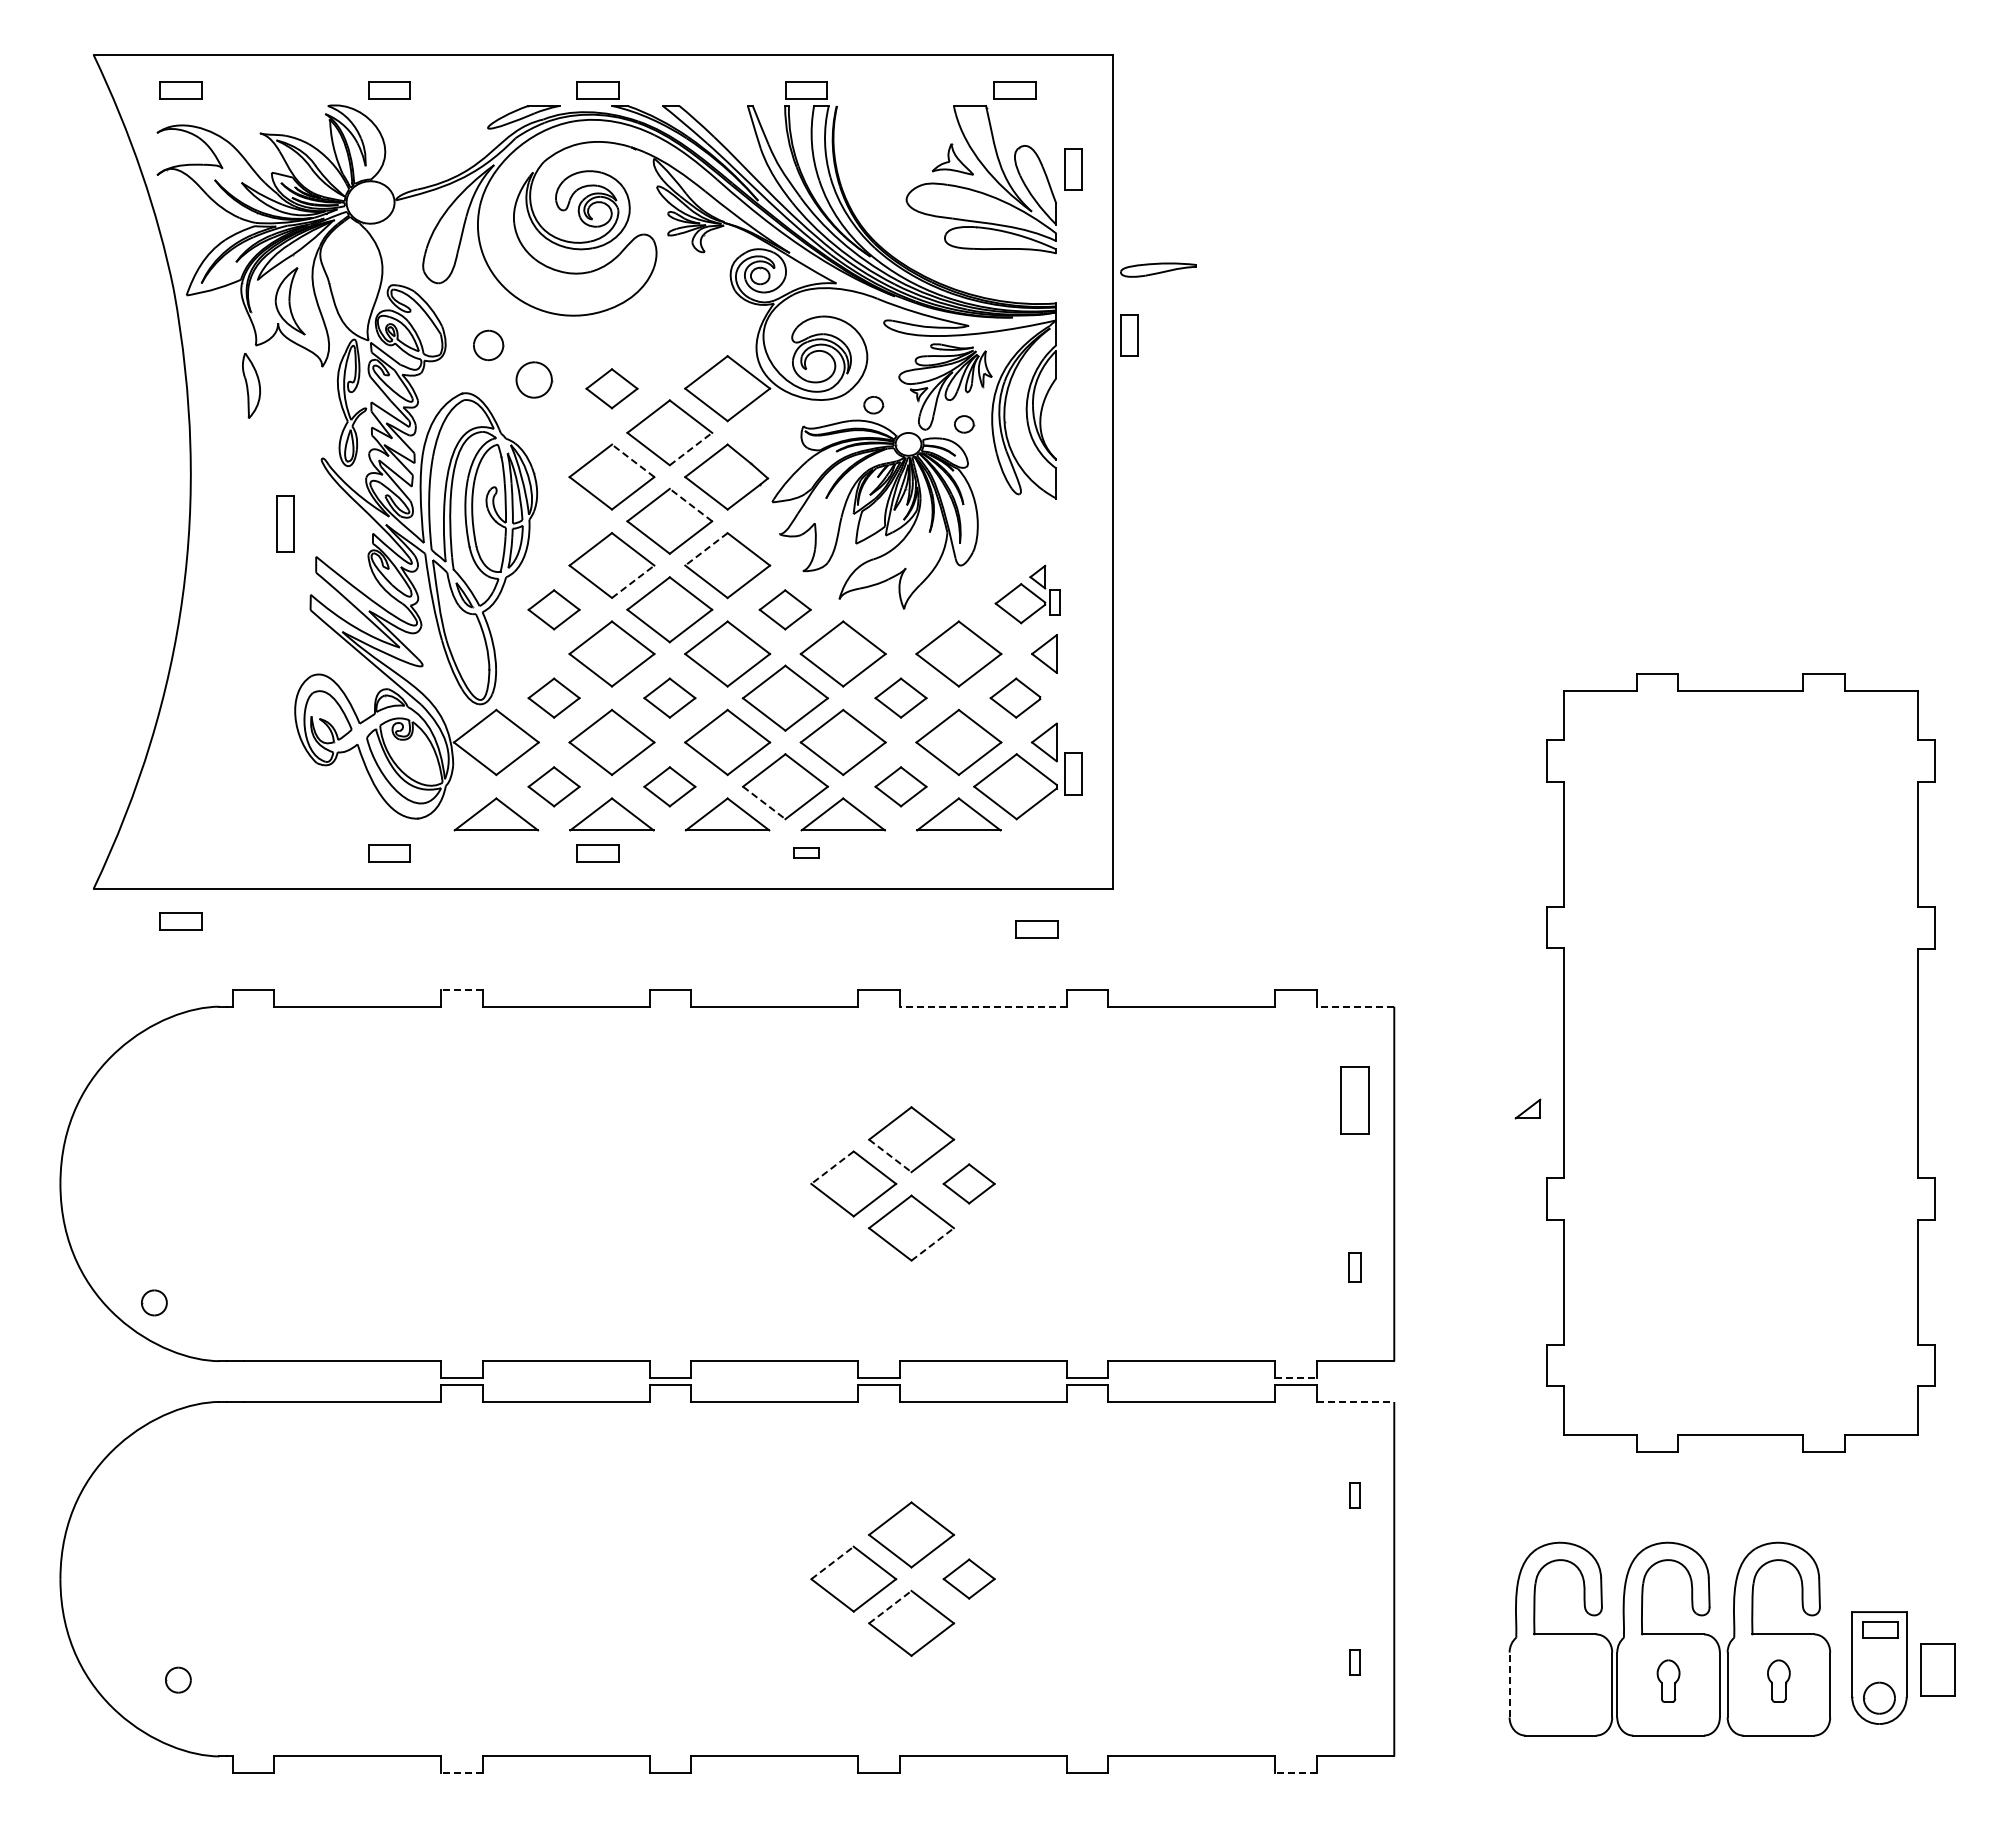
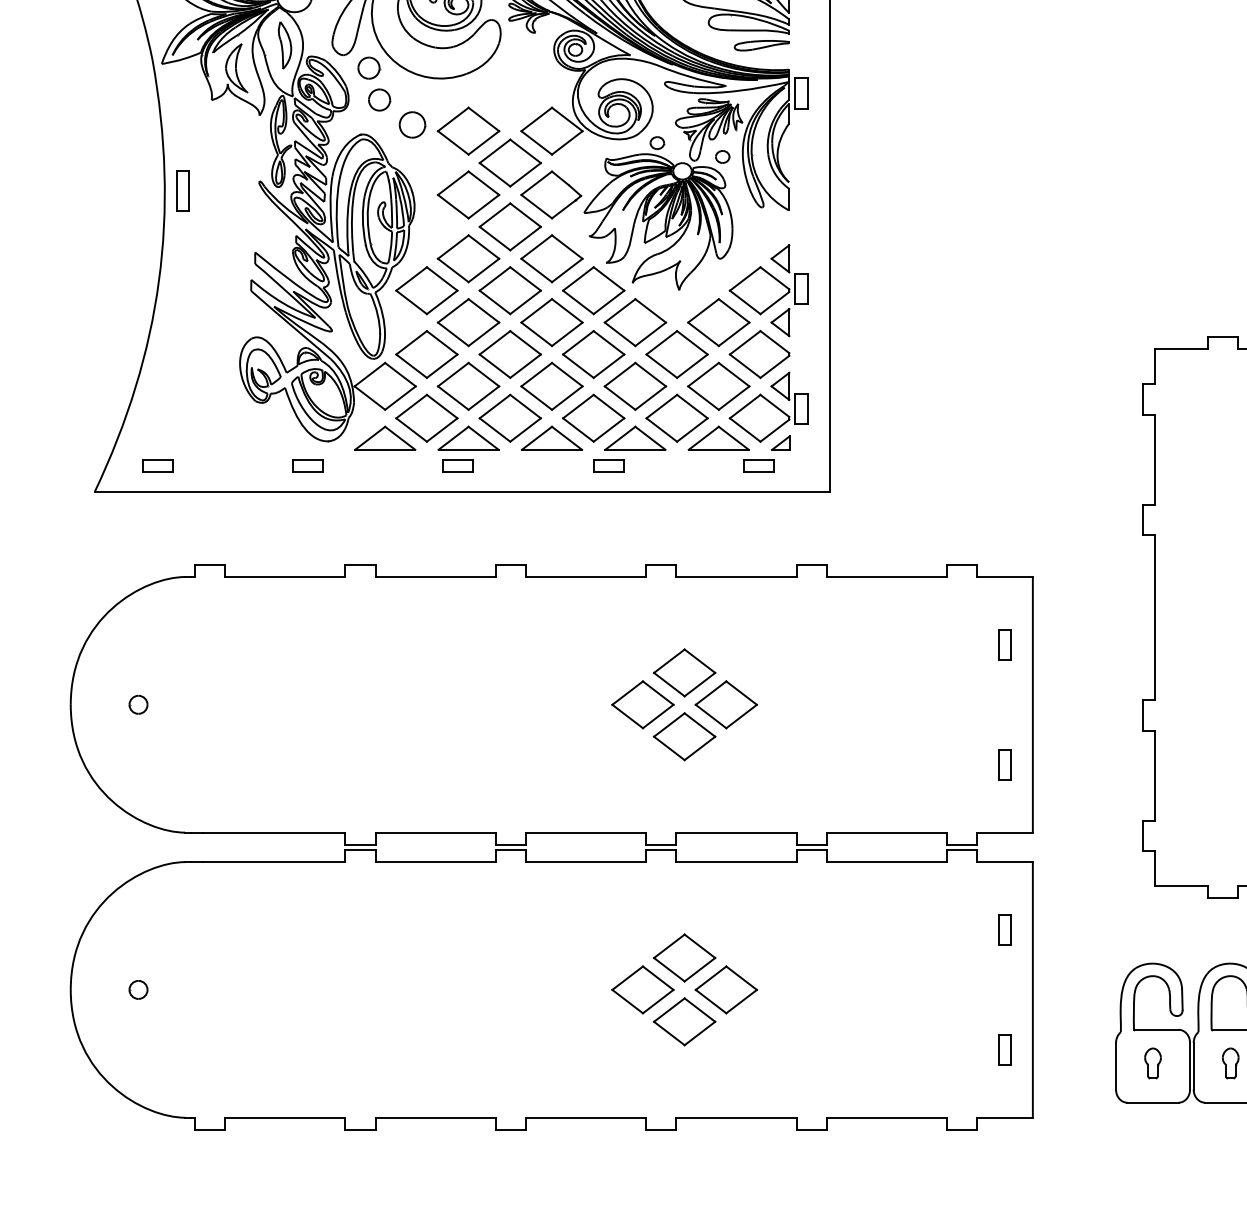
part: (1158, 269) -> (761, 45), moved
part: (474, 300) -> (369, 67), added
part: (1129, 335) -> (801, 93), moved
part: (251, 385) -> (285, 45), moved
part: (611, 388) -> (468, 131), size x1.67
line: (691, 449) -> (525, 175), dashed -> solid
line: (633, 460) -> (484, 183), dashed -> solid
line: (691, 505) -> (525, 215), dashed -> solid
part: (285, 523) -> (183, 190), moved
line: (706, 549) -> (536, 247), dashed -> solid
line: (633, 581) -> (484, 270), dashed -> solid
part: (1027, 594) -> (768, 279), size x1.67
part: (553, 609) -> (426, 290), size x1.67
part: (784, 609) -> (593, 290), size x1.67
part: (553, 697) -> (426, 353), size x1.67
part: (669, 697) -> (510, 353), size x1.67
part: (900, 697) -> (676, 353), size x1.67
part: (1015, 697) -> (759, 353), size x1.67
part: (553, 786) -> (426, 418), size x1.67
part: (669, 786) -> (510, 418), size x1.67
part: (900, 786) -> (676, 418), size x1.67
line: (764, 802) -> (578, 429), dashed -> solid
part: (806, 853) -> (608, 466), size x1.67
part: (180, 921) -> (157, 466), moved
part: (1036, 929) -> (758, 466), moved
line: (462, 990) -> (360, 565), dashed -> solid
line: (982, 1006) -> (735, 576), dashed -> solid
line: (1355, 1006) -> (1004, 576), dashed -> solid
part: (1355, 1100) -> (1004, 644), size x0.62
part: (1527, 1108) -> (780, 442), moved
line: (890, 1155) -> (669, 684), dashed -> solid
line: (832, 1167) -> (627, 692), dashed -> solid
part: (968, 1183) -> (725, 704), size x1.67
line: (932, 1244) -> (699, 748), dashed -> solid
part: (1355, 1266) -> (1004, 764), size x1.43
part: (154, 1302) -> (138, 704), moved
line: (1296, 1377) -> (962, 844), dashed -> solid
line: (1355, 1401) -> (1004, 861), dashed -> solid
part: (1355, 1495) -> (1004, 929), size x1.67
line: (832, 1562) -> (627, 977), dashed -> solid
part: (968, 1578) -> (725, 989), size x1.67
line: (890, 1607) -> (669, 1010), dashed -> solid
part: (1355, 1662) -> (1004, 1050), size x1.67
part: (178, 1679) -> (138, 989), moved
part: (1560, 1680) -> (1152, 1063), added
line: (1509, 1684) -> (1115, 1065), dashed -> solid
line: (462, 1773) -> (360, 1130), dashed -> solid
line: (1296, 1773) -> (962, 1130), dashed -> solid

